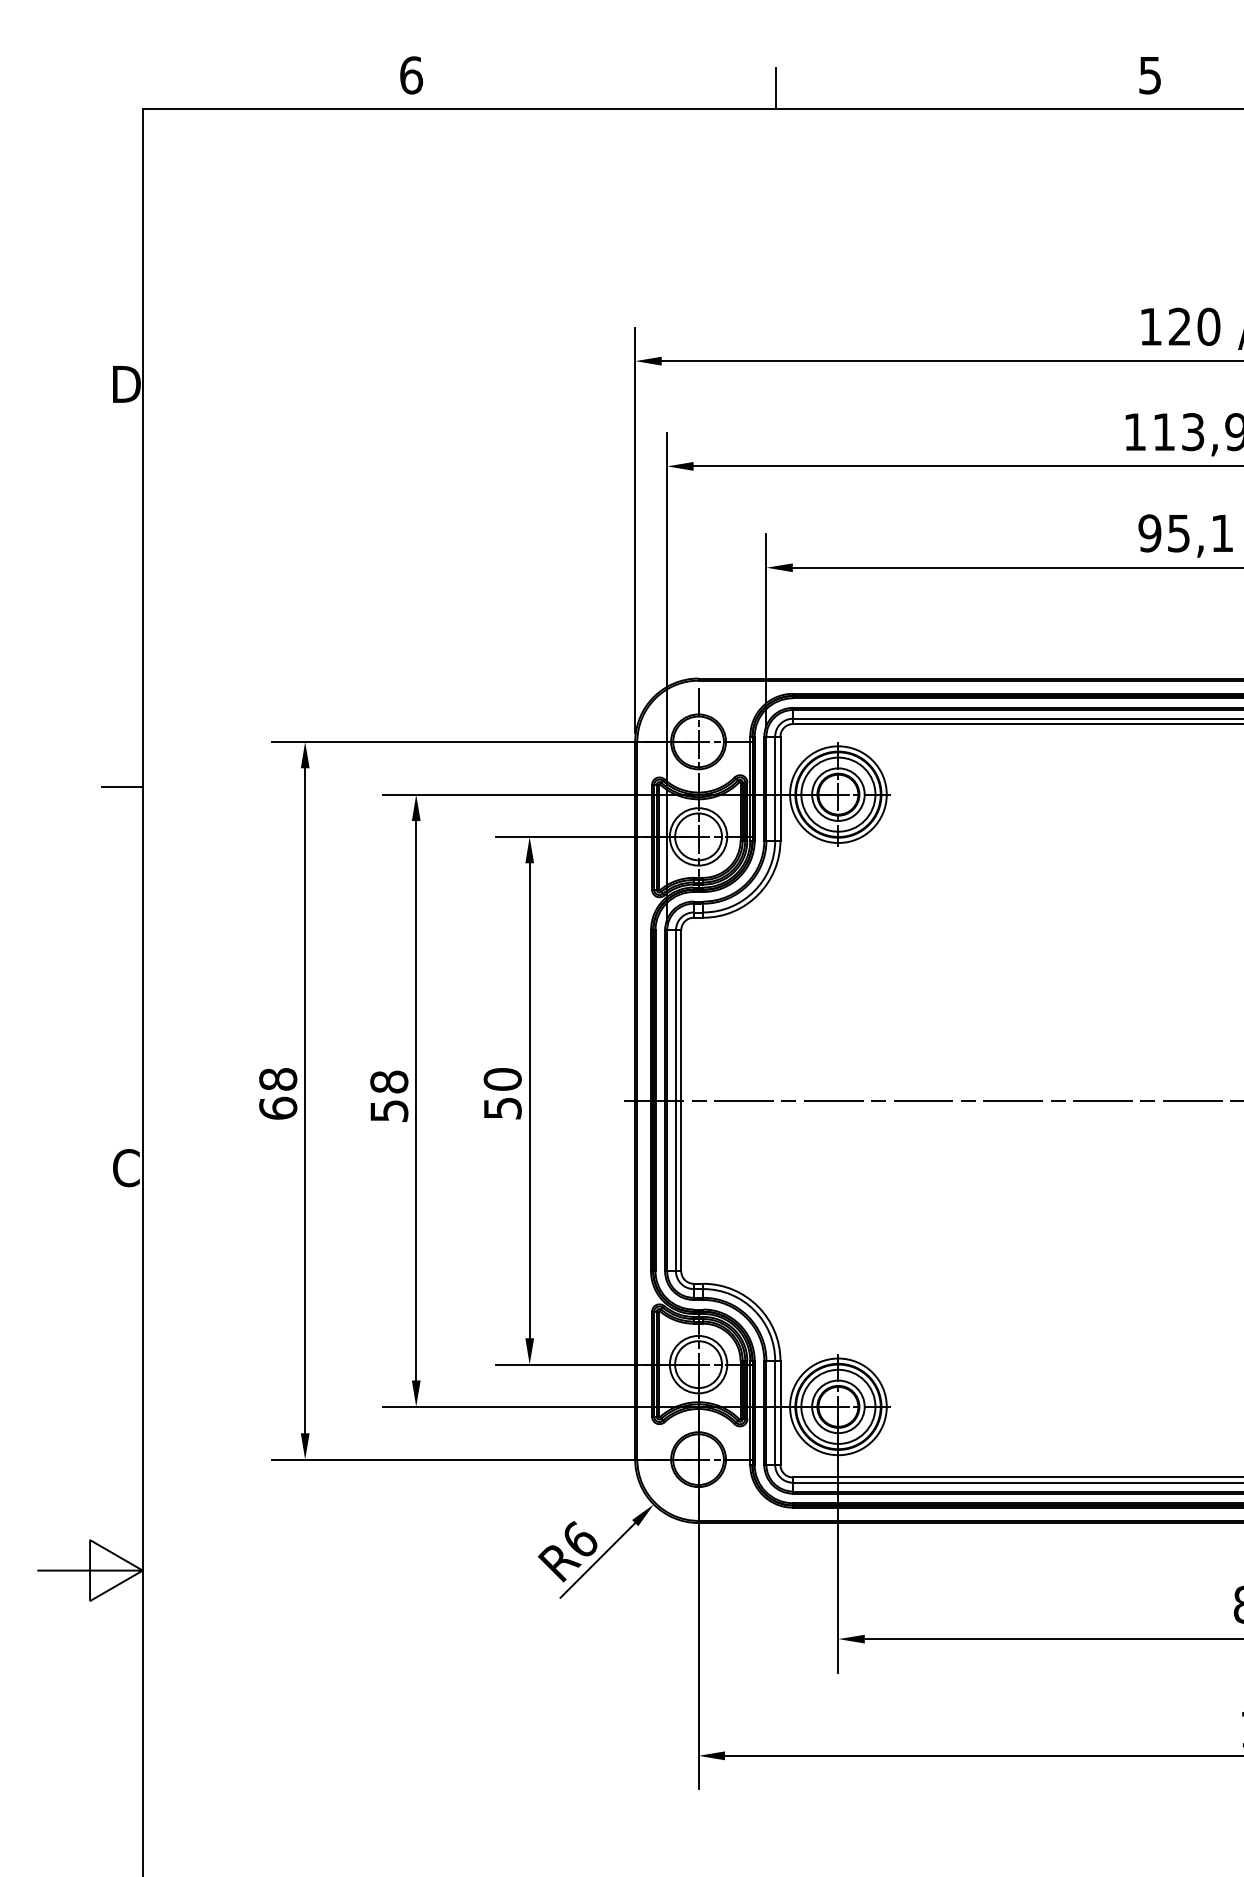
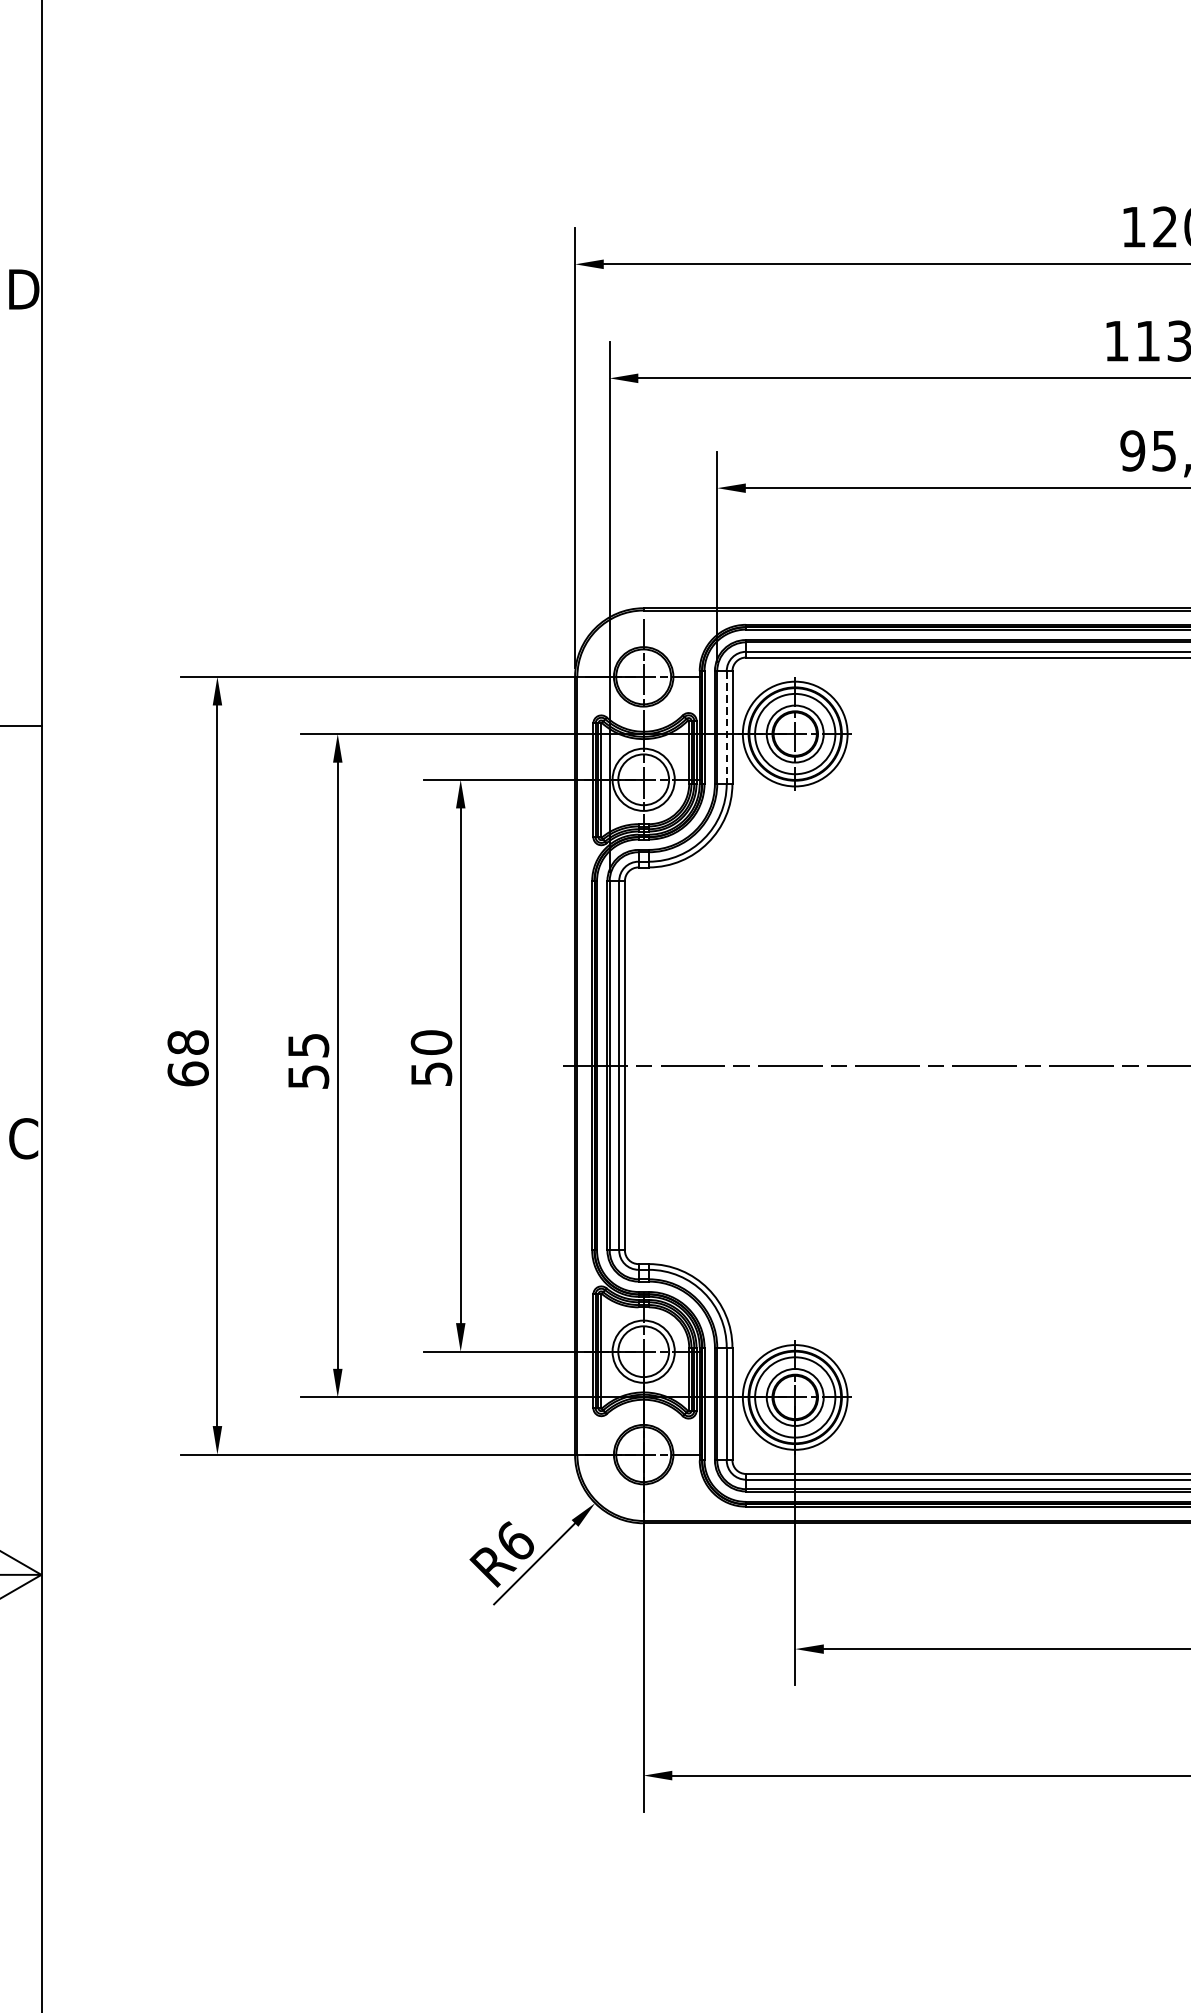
line: (775, 788) -> (727, 727), solid -> dashed
text: (389, 1081) -> (308, 1044), 58 -> 55

